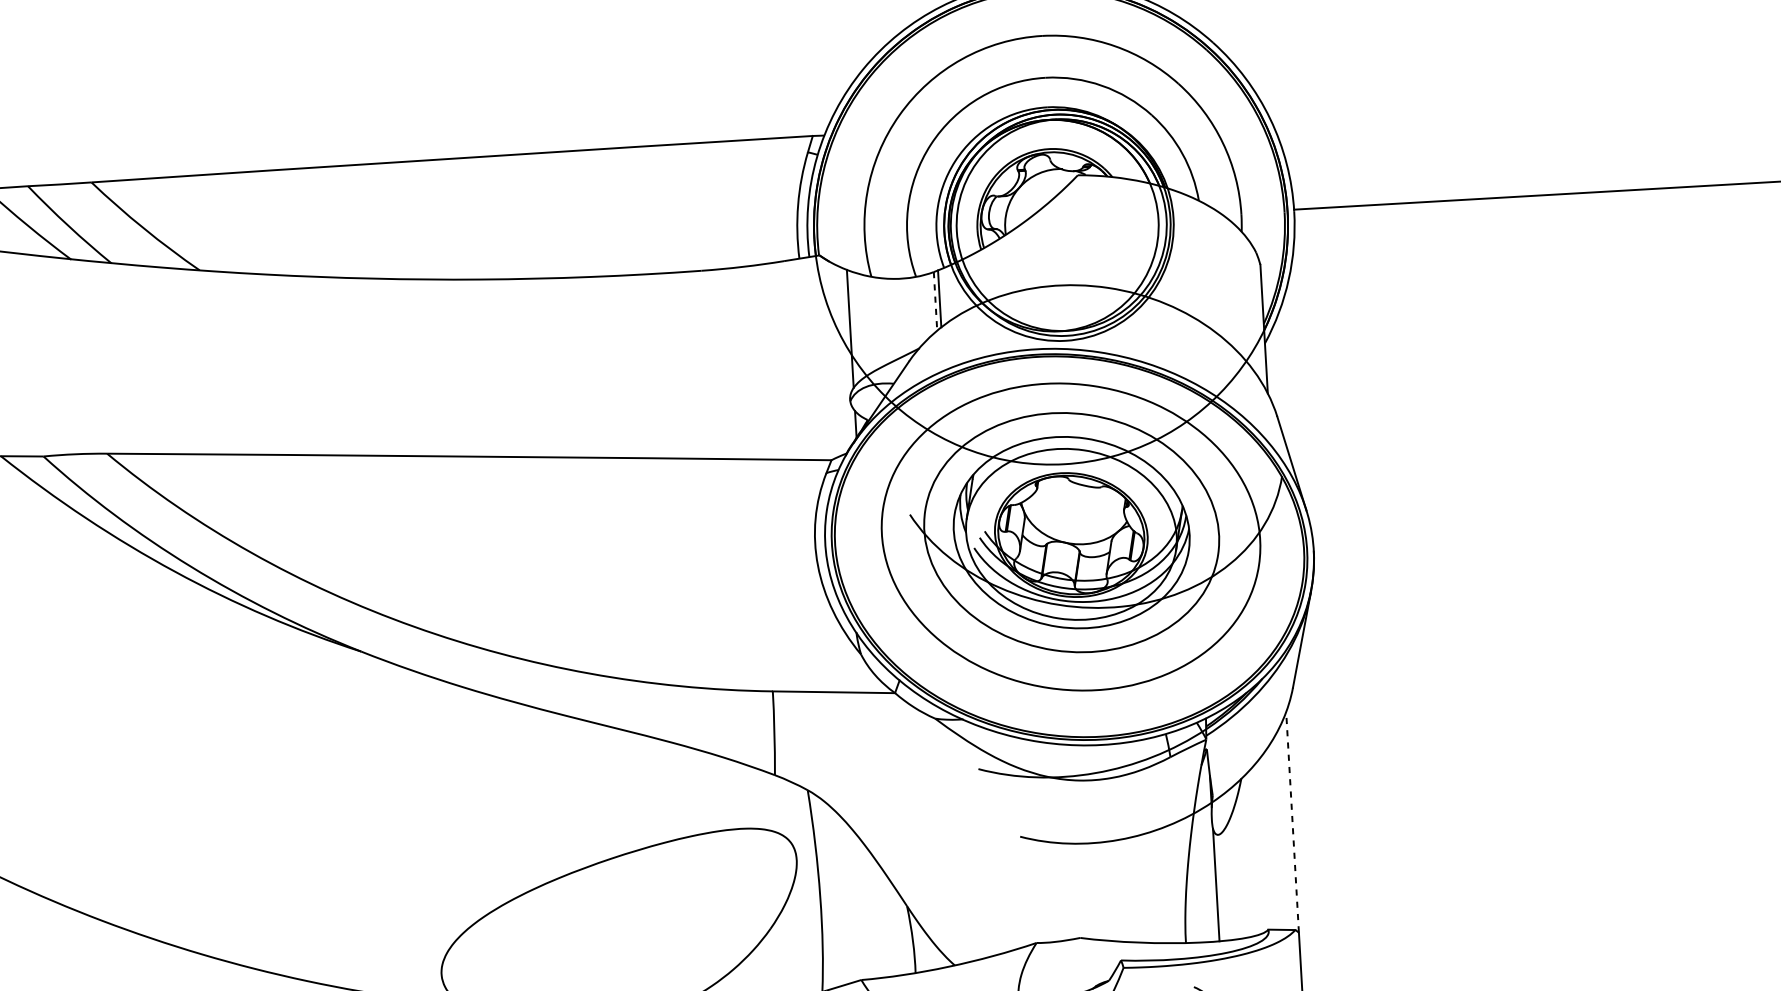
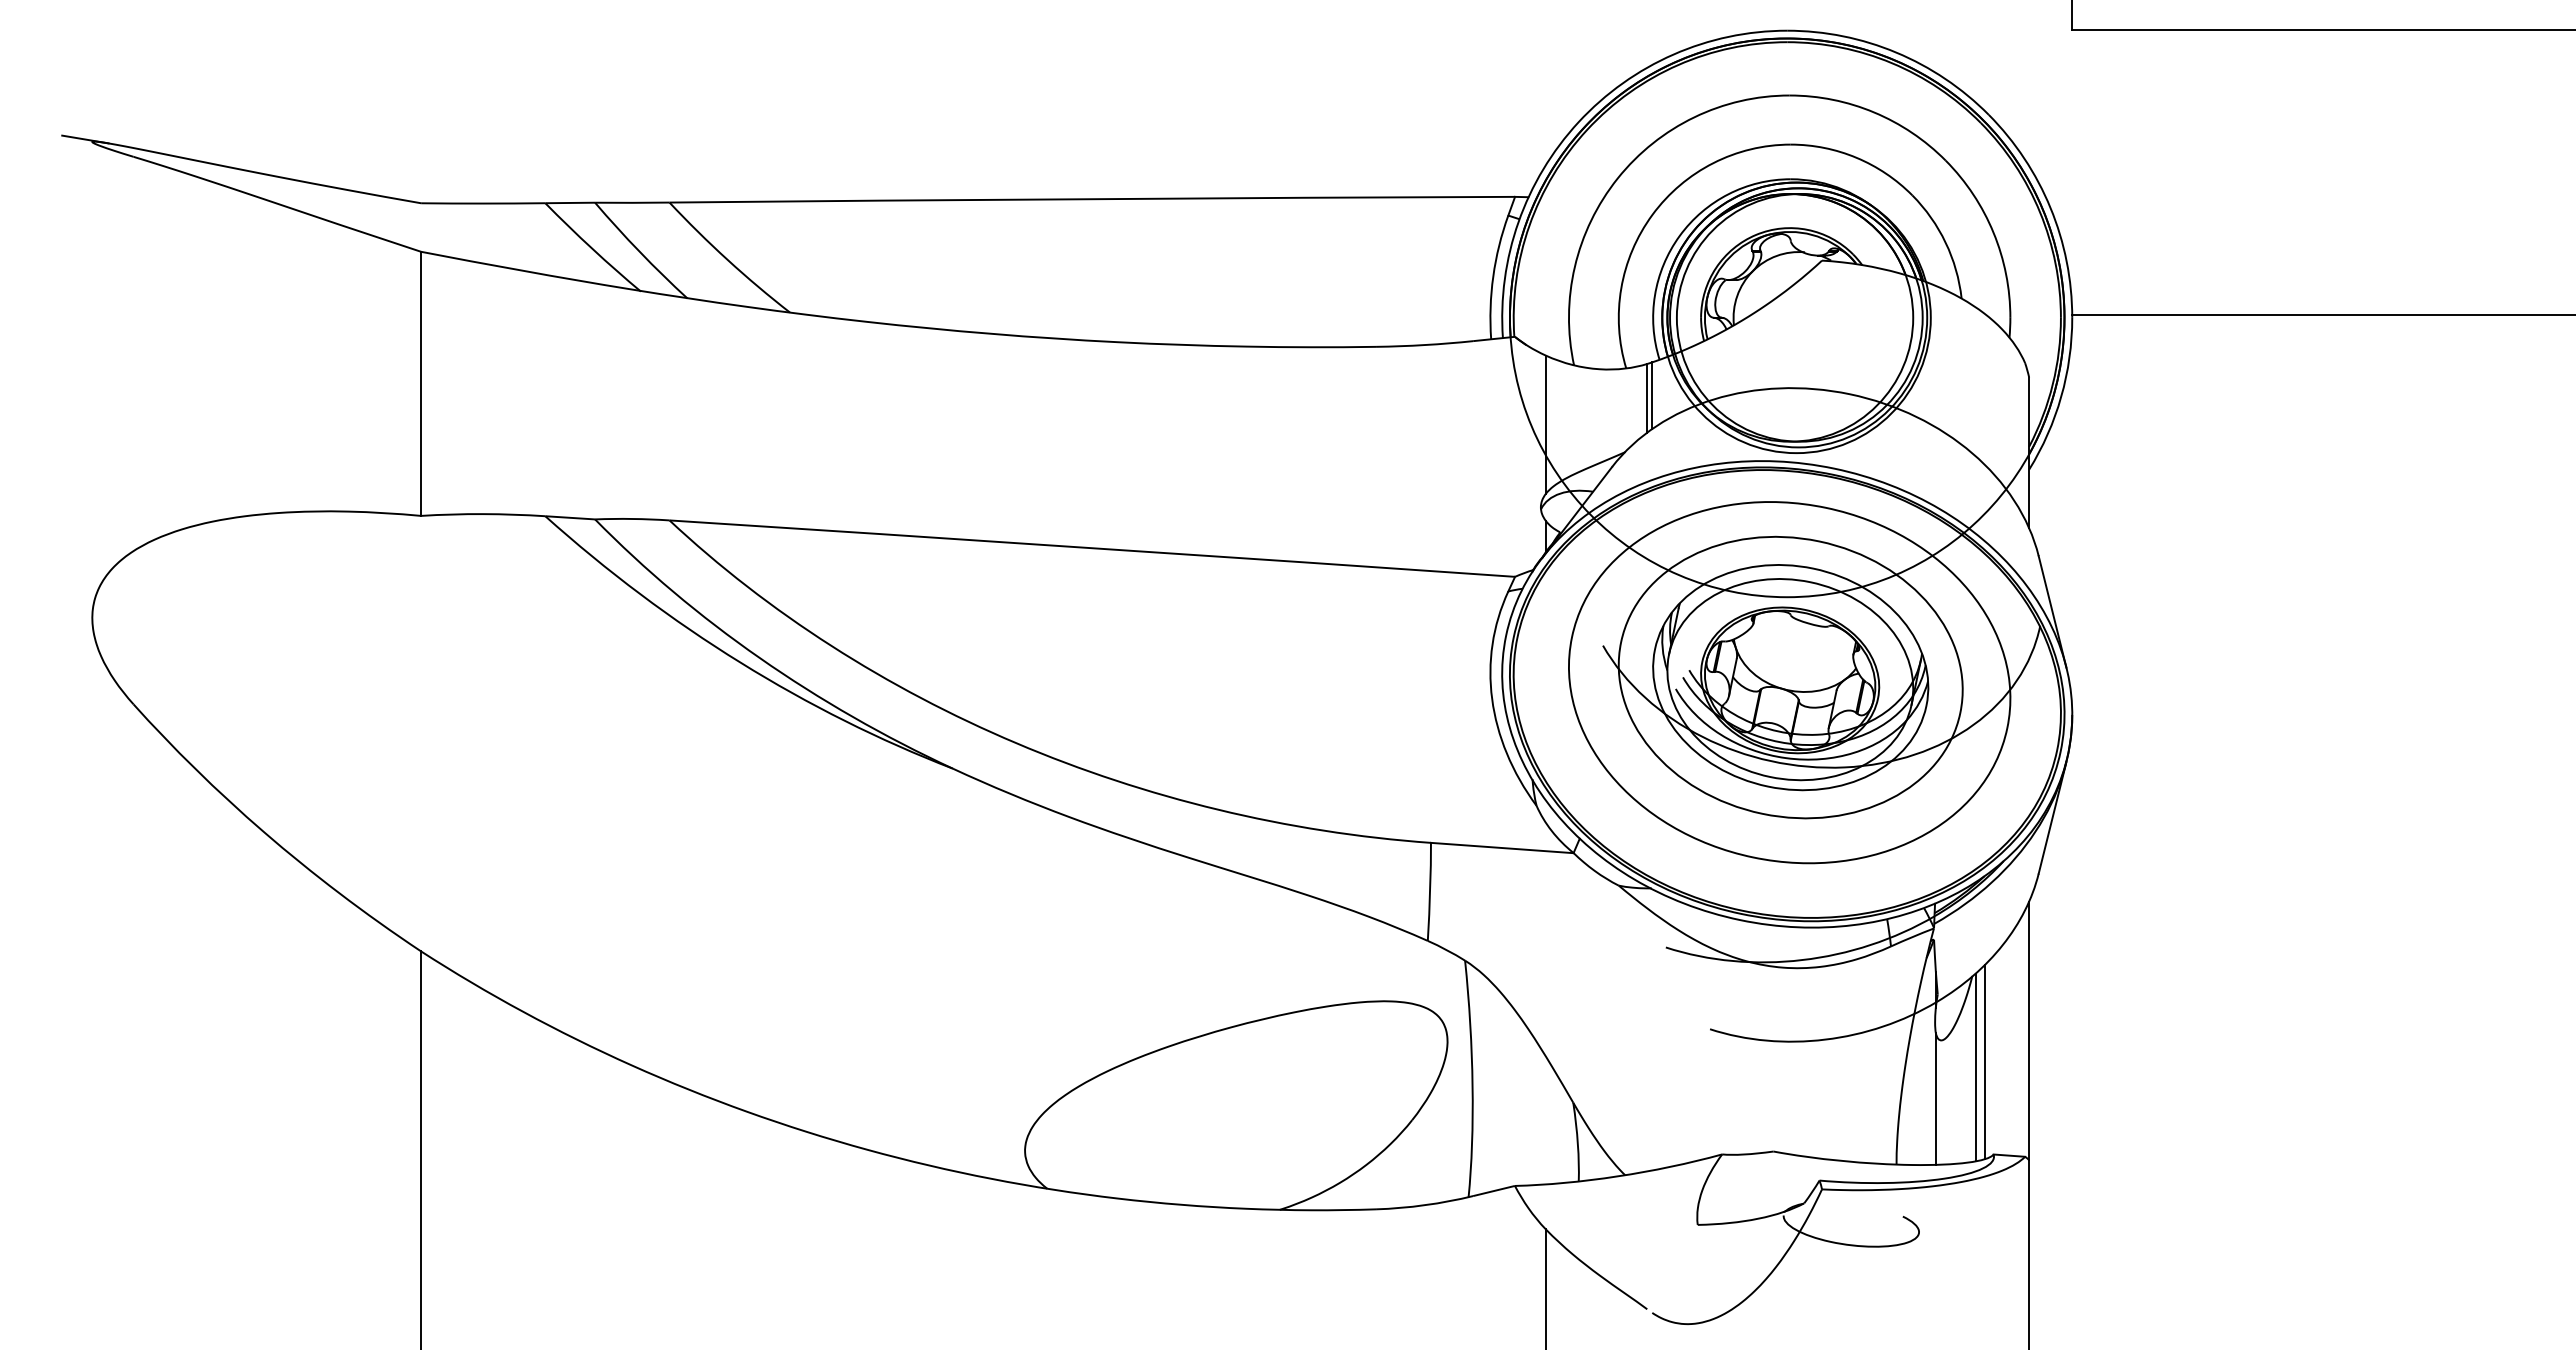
line: (935, 301) -> (1647, 398), dashed -> solid
line: (1292, 822) -> (2029, 1030), dashed -> solid
line: (1256, 850) -> (1985, 1061), added
line: (1248, 856) -> (1975, 1067), added

